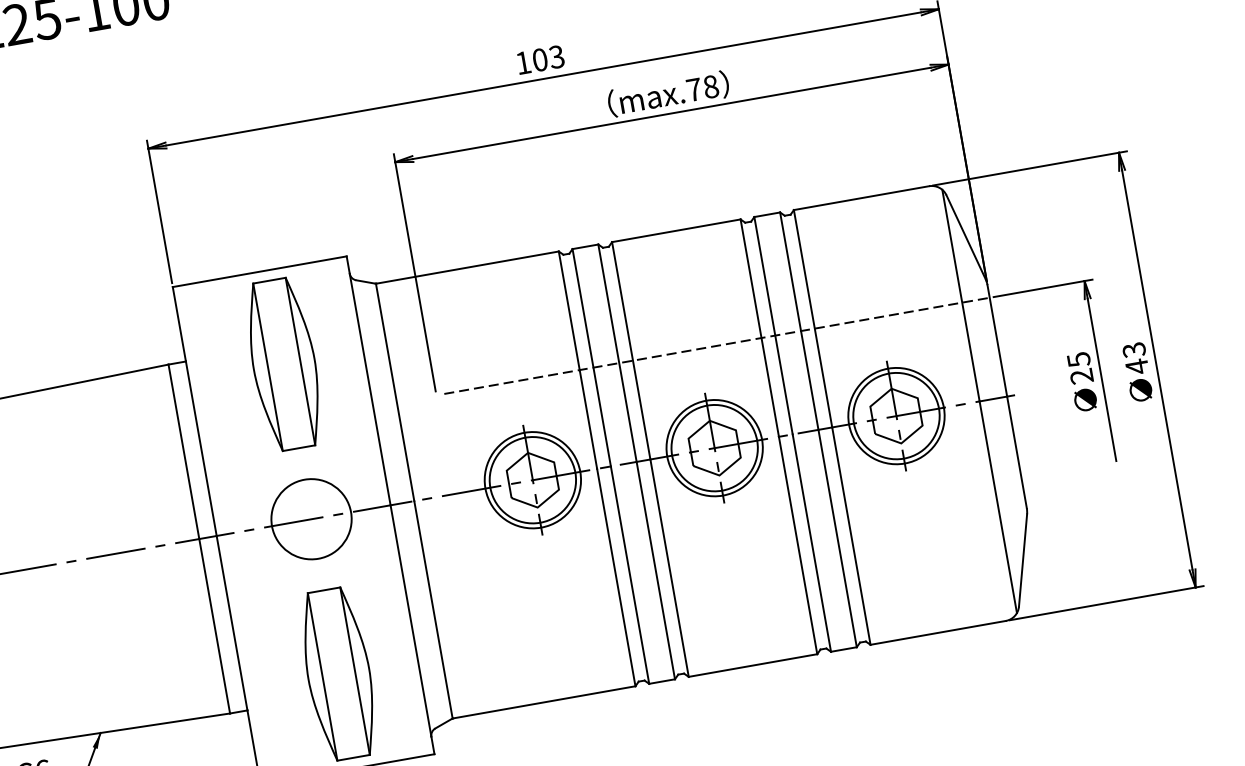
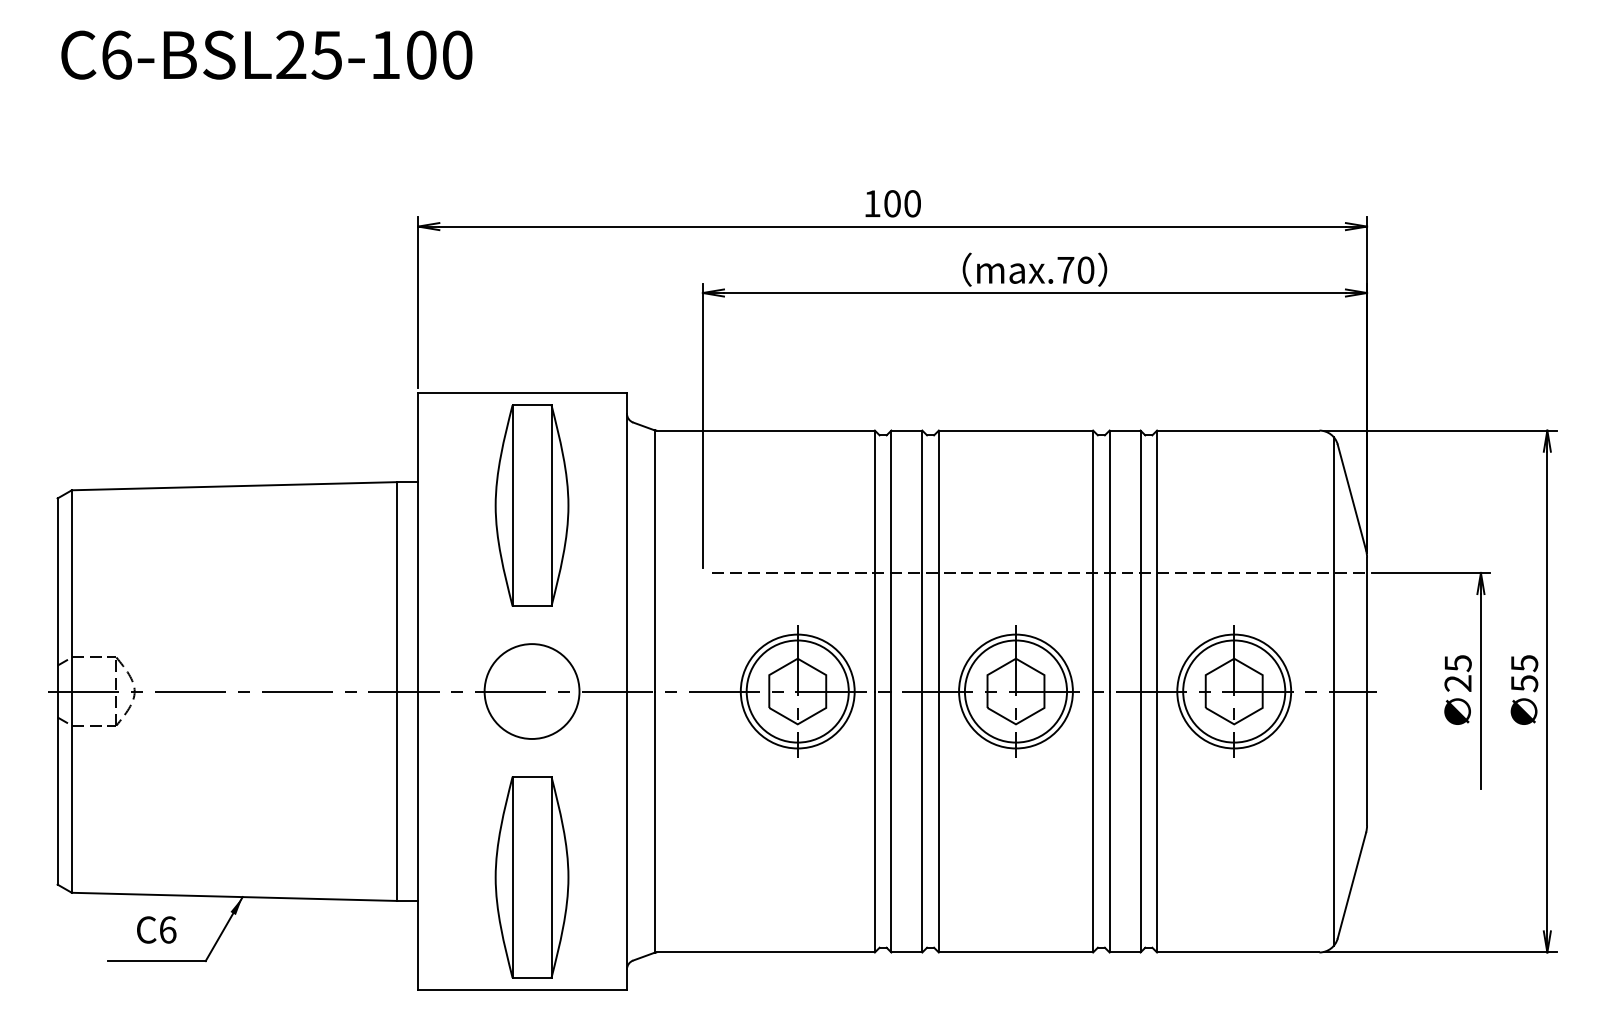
text: (556, 56) -> (912, 203), 103 -> 100
text: (710, 87) -> (1085, 270), max.78 -> max.70
text: (1135, 358) -> (1524, 673), 43 -> 55

